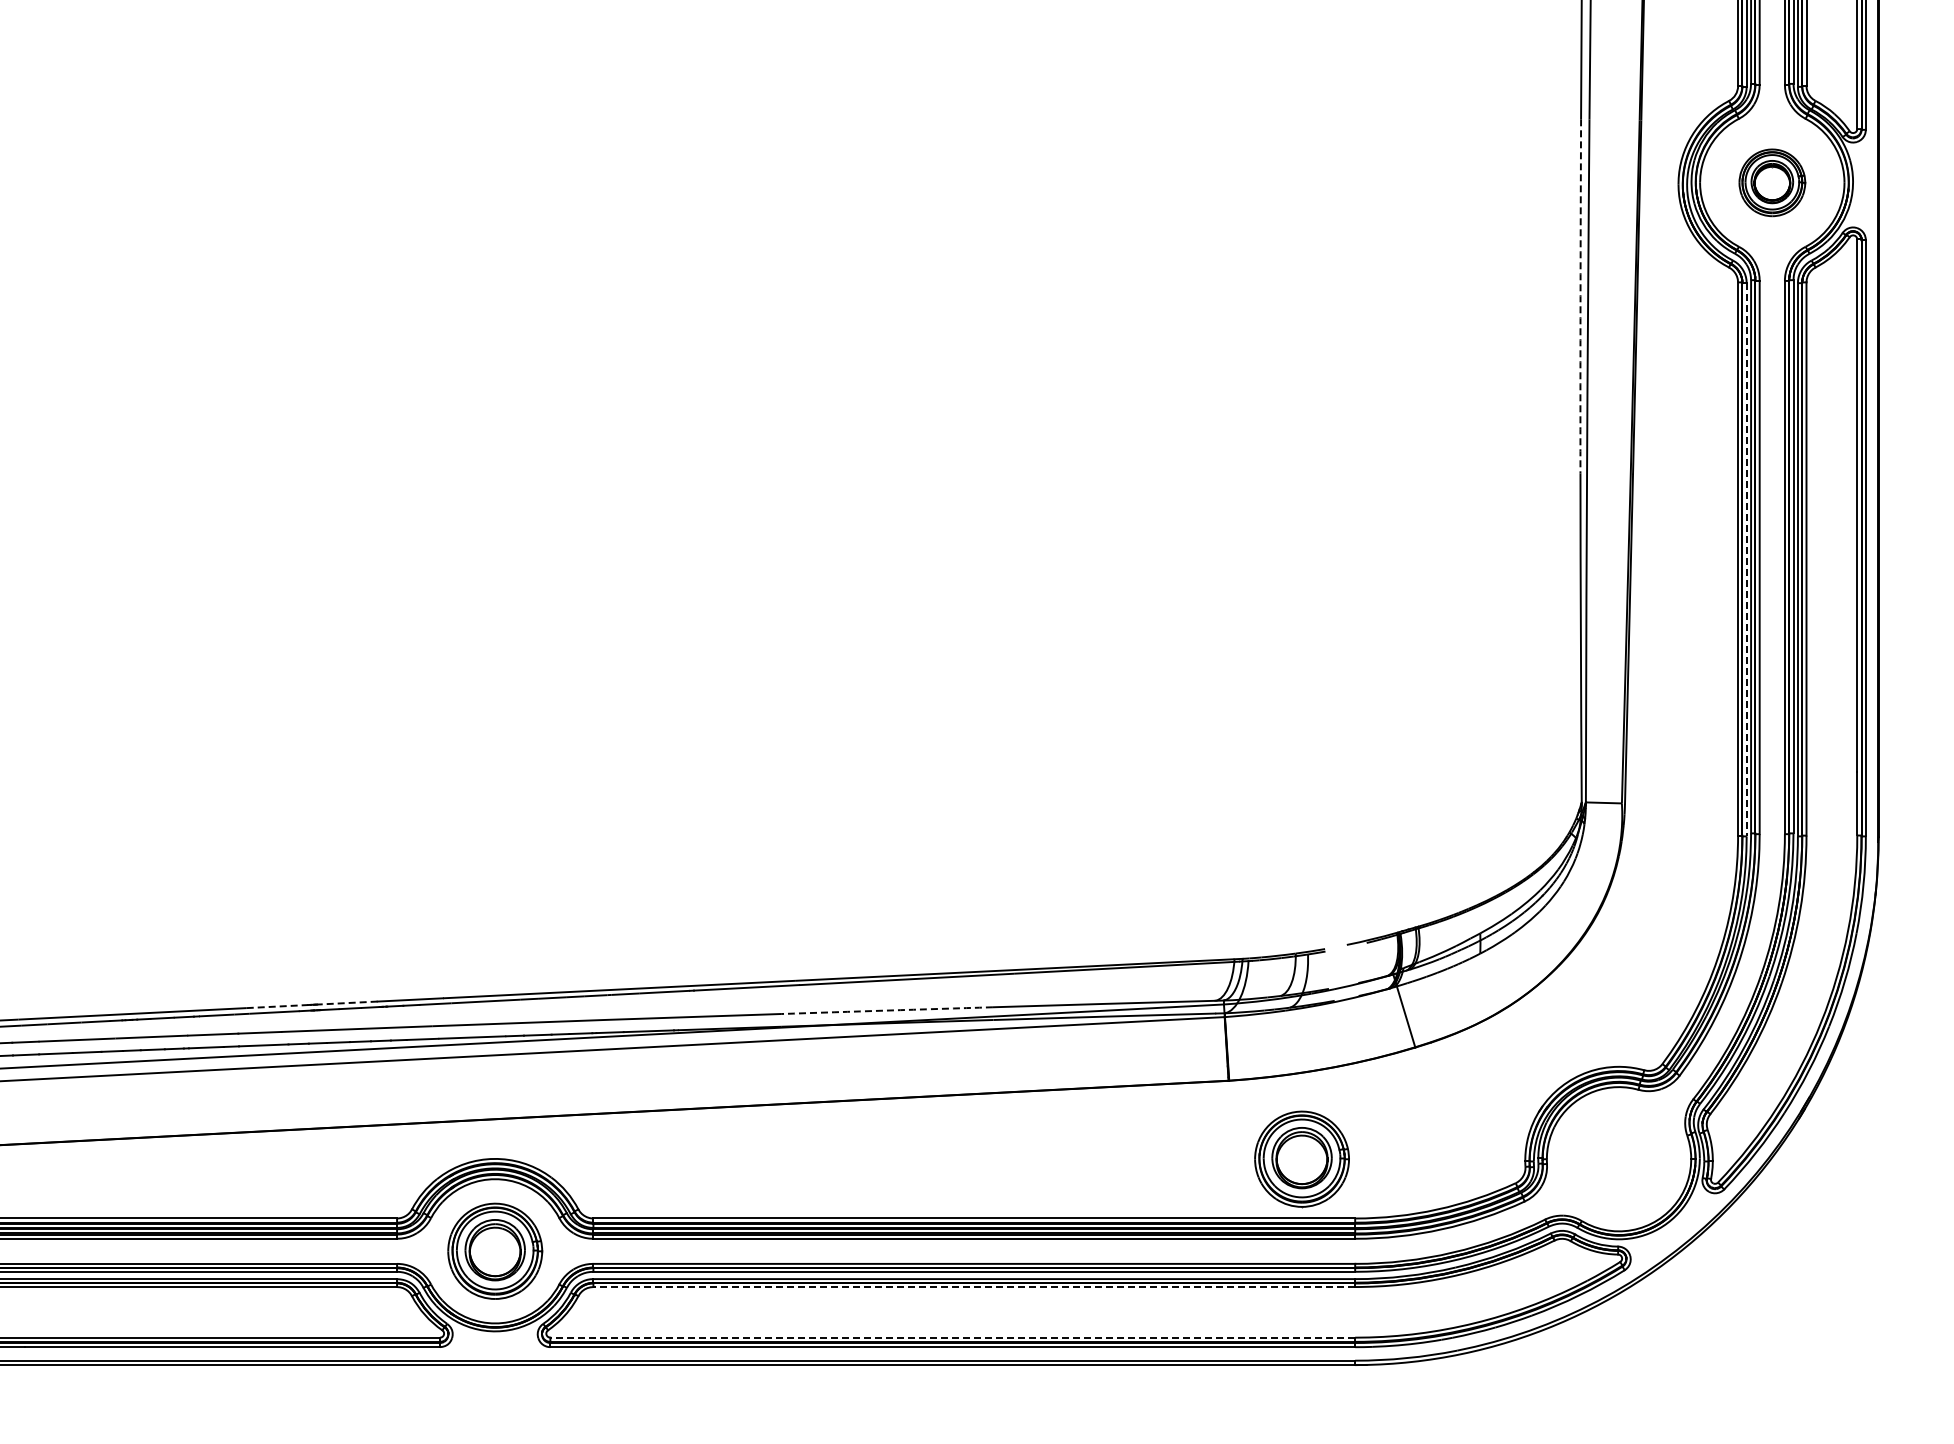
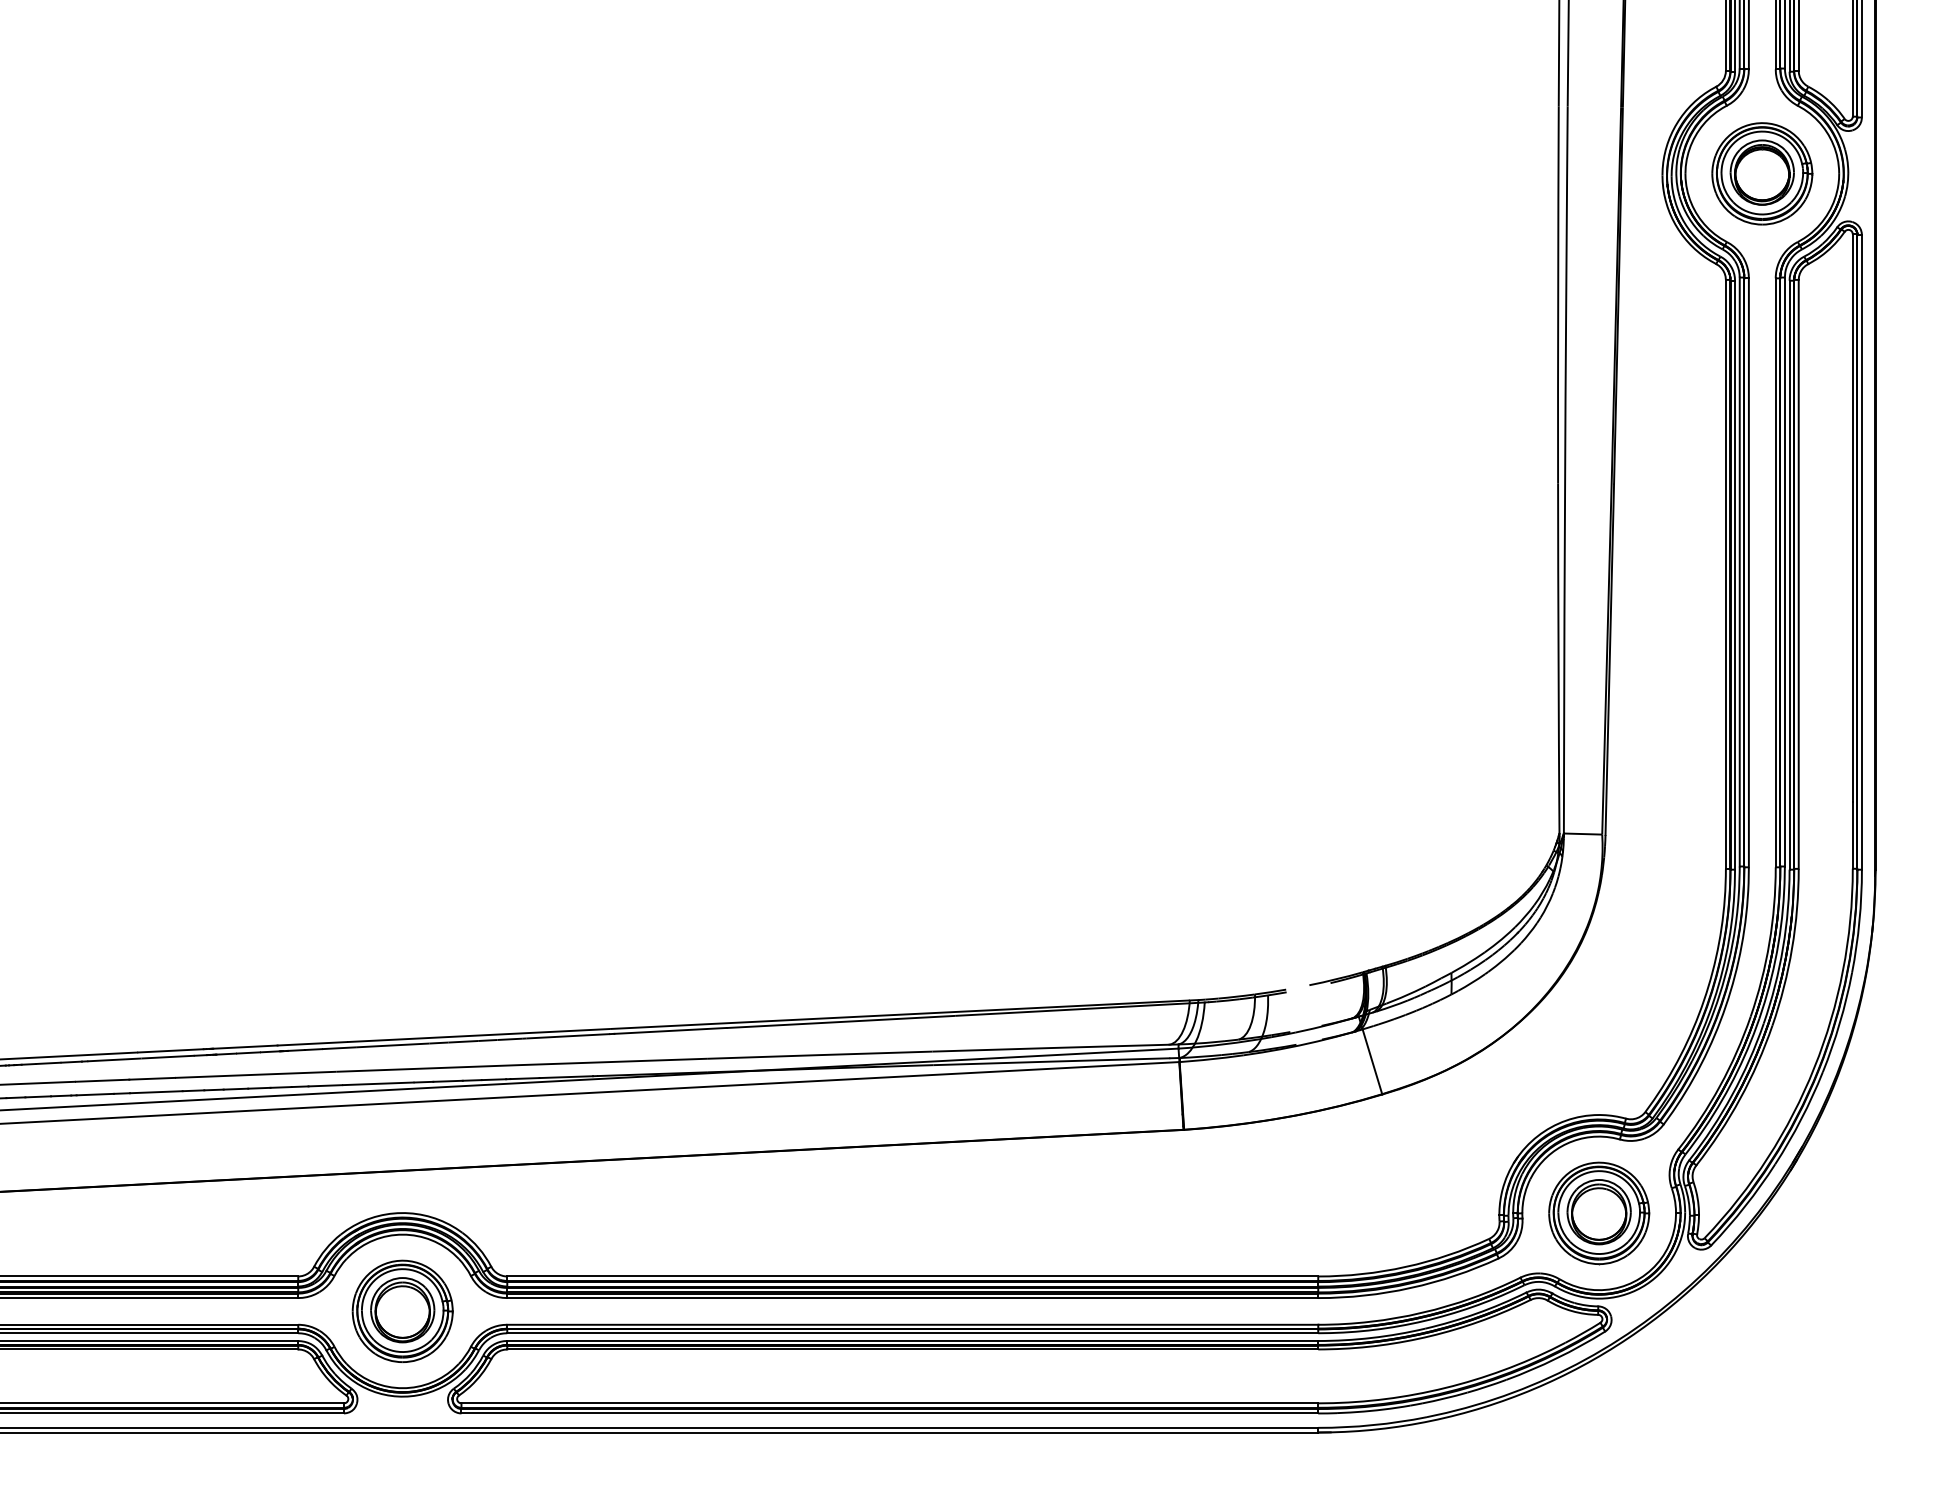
part: (1772, 182) -> (1762, 173), size x1.43
arc: (1580, 296) -> (1558, 294), dashed -> solid
line: (1746, 559) -> (1734, 574), dashed -> solid
line: (346, 1003) -> (244, 1047), dashed -> solid
line: (277, 1006) -> (170, 1050), dashed -> solid
arc: (887, 1010) -> (820, 1055), dashed -> solid
part: (1301, 1159) -> (1598, 1213), moved
line: (974, 1287) -> (912, 1349), dashed -> solid
line: (952, 1337) -> (889, 1403), dashed -> solid

